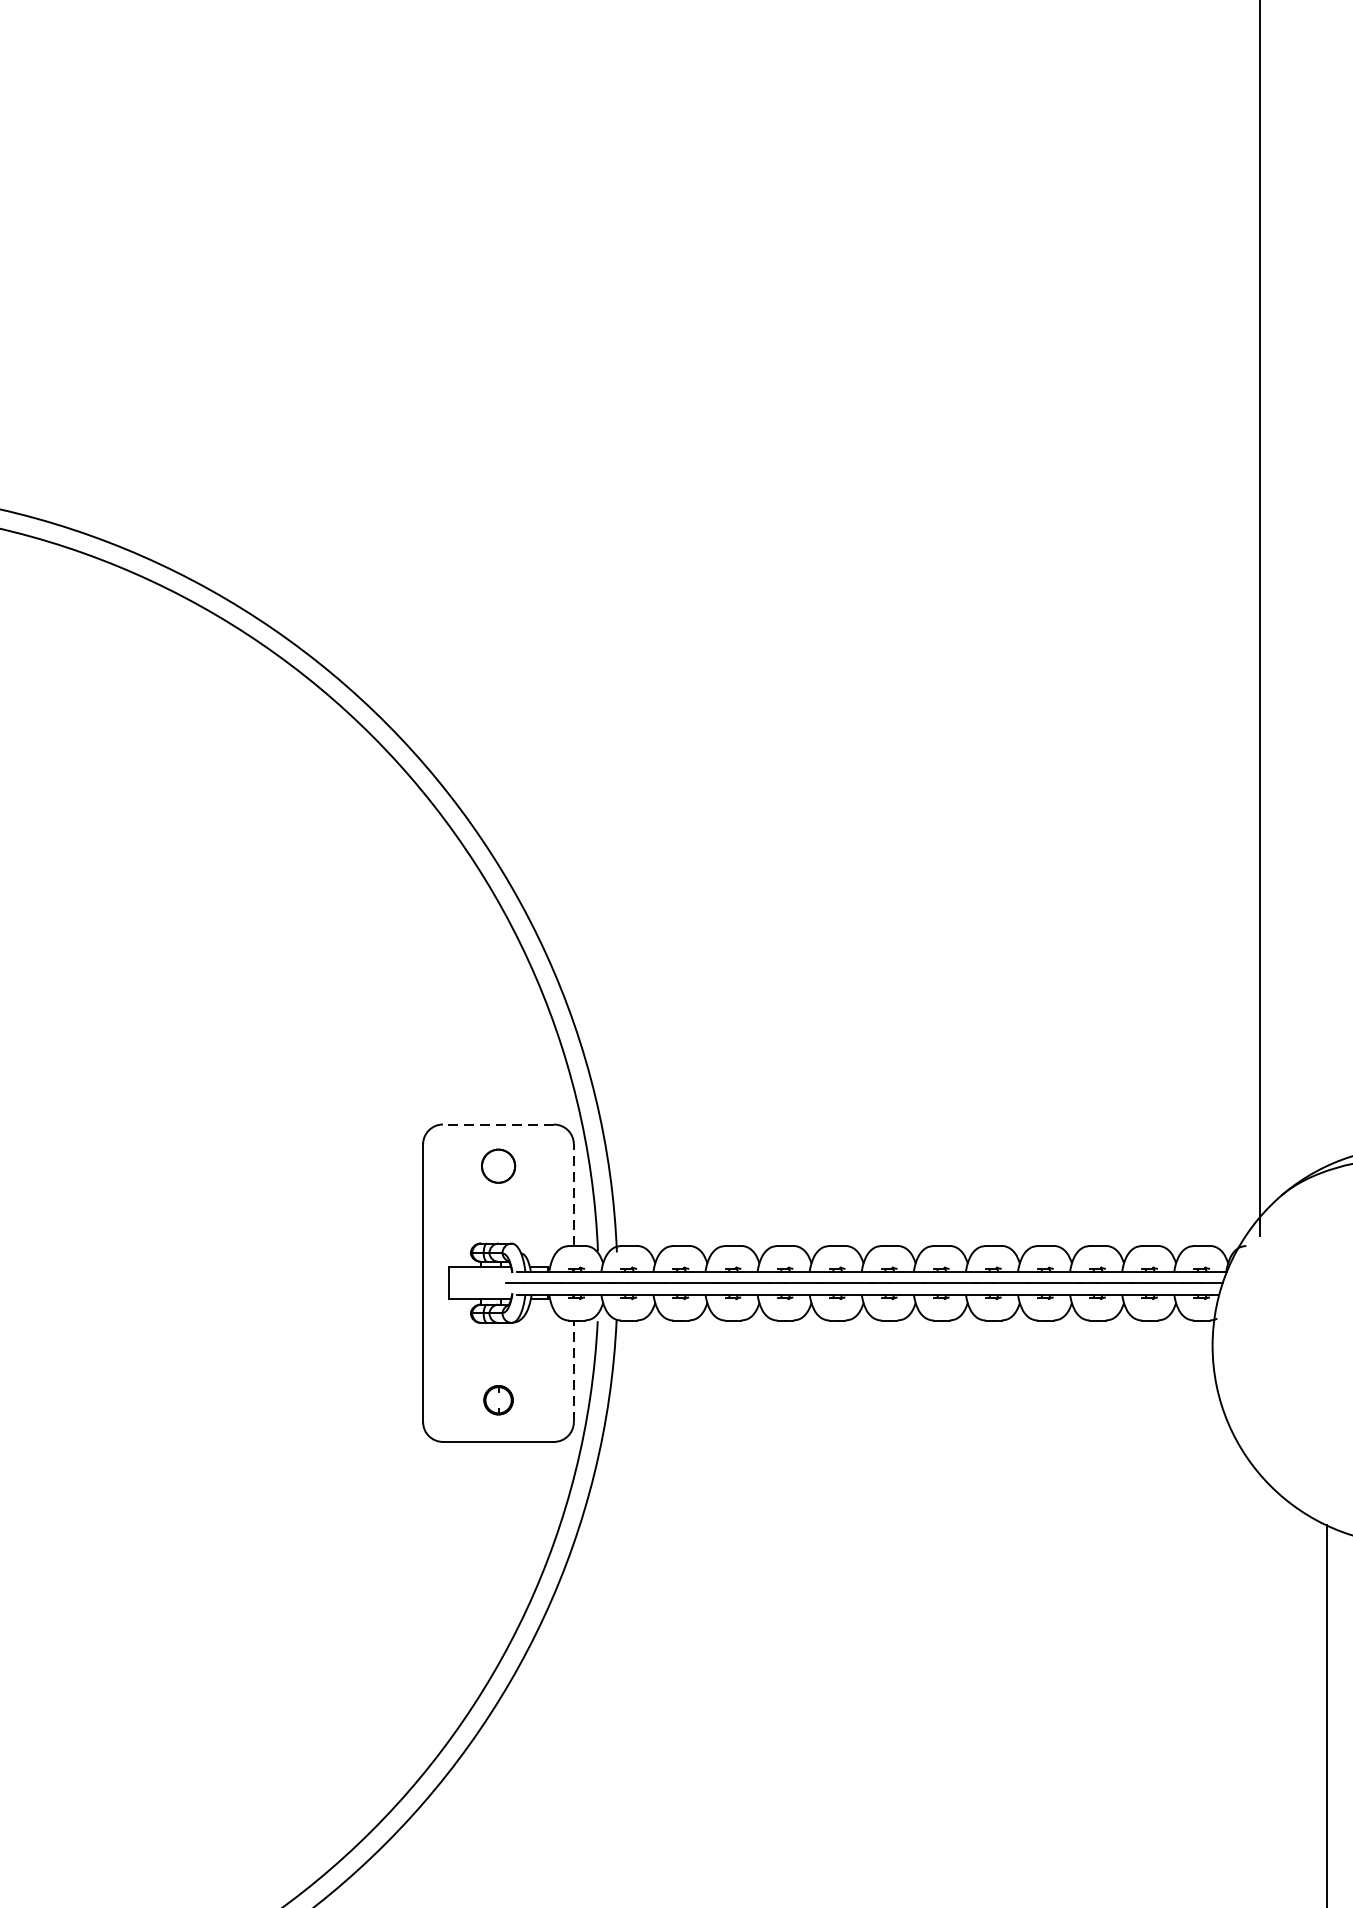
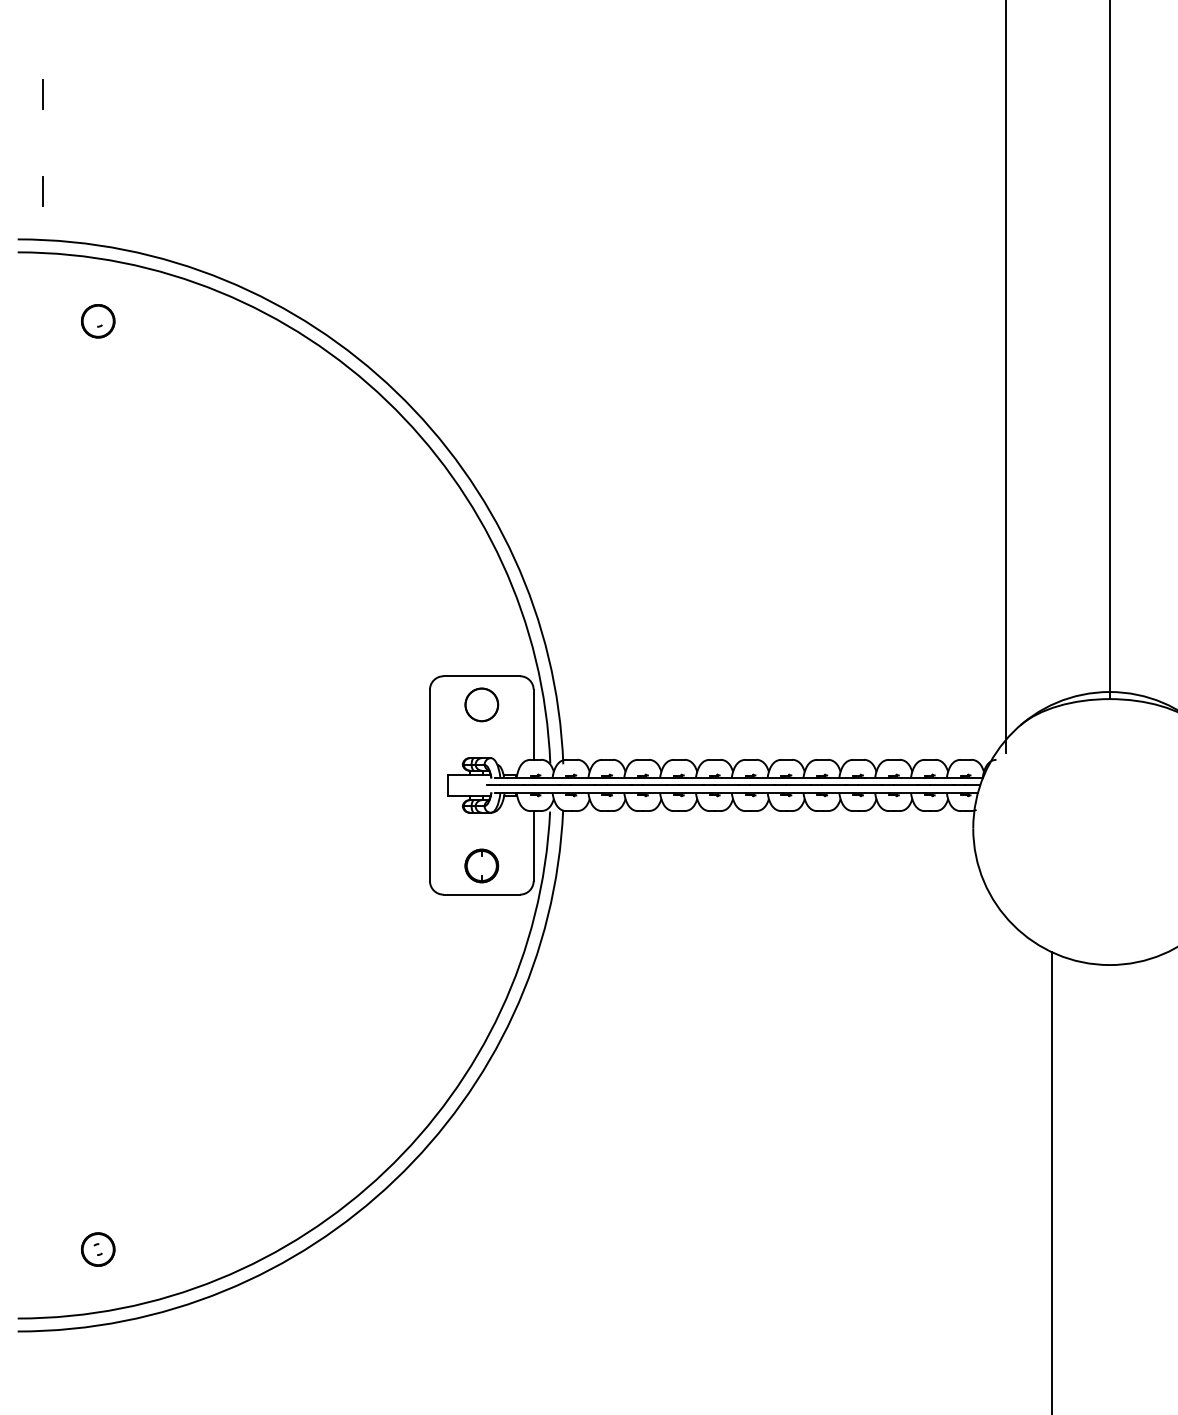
line: (498, 1124) -> (481, 676), dashed -> solid
part: (498, 1165) -> (481, 704), size x1.43
line: (573, 1194) -> (533, 724), dashed -> solid
line: (573, 1371) -> (533, 846), dashed -> solid
part: (498, 1399) -> (481, 865), size x1.67

